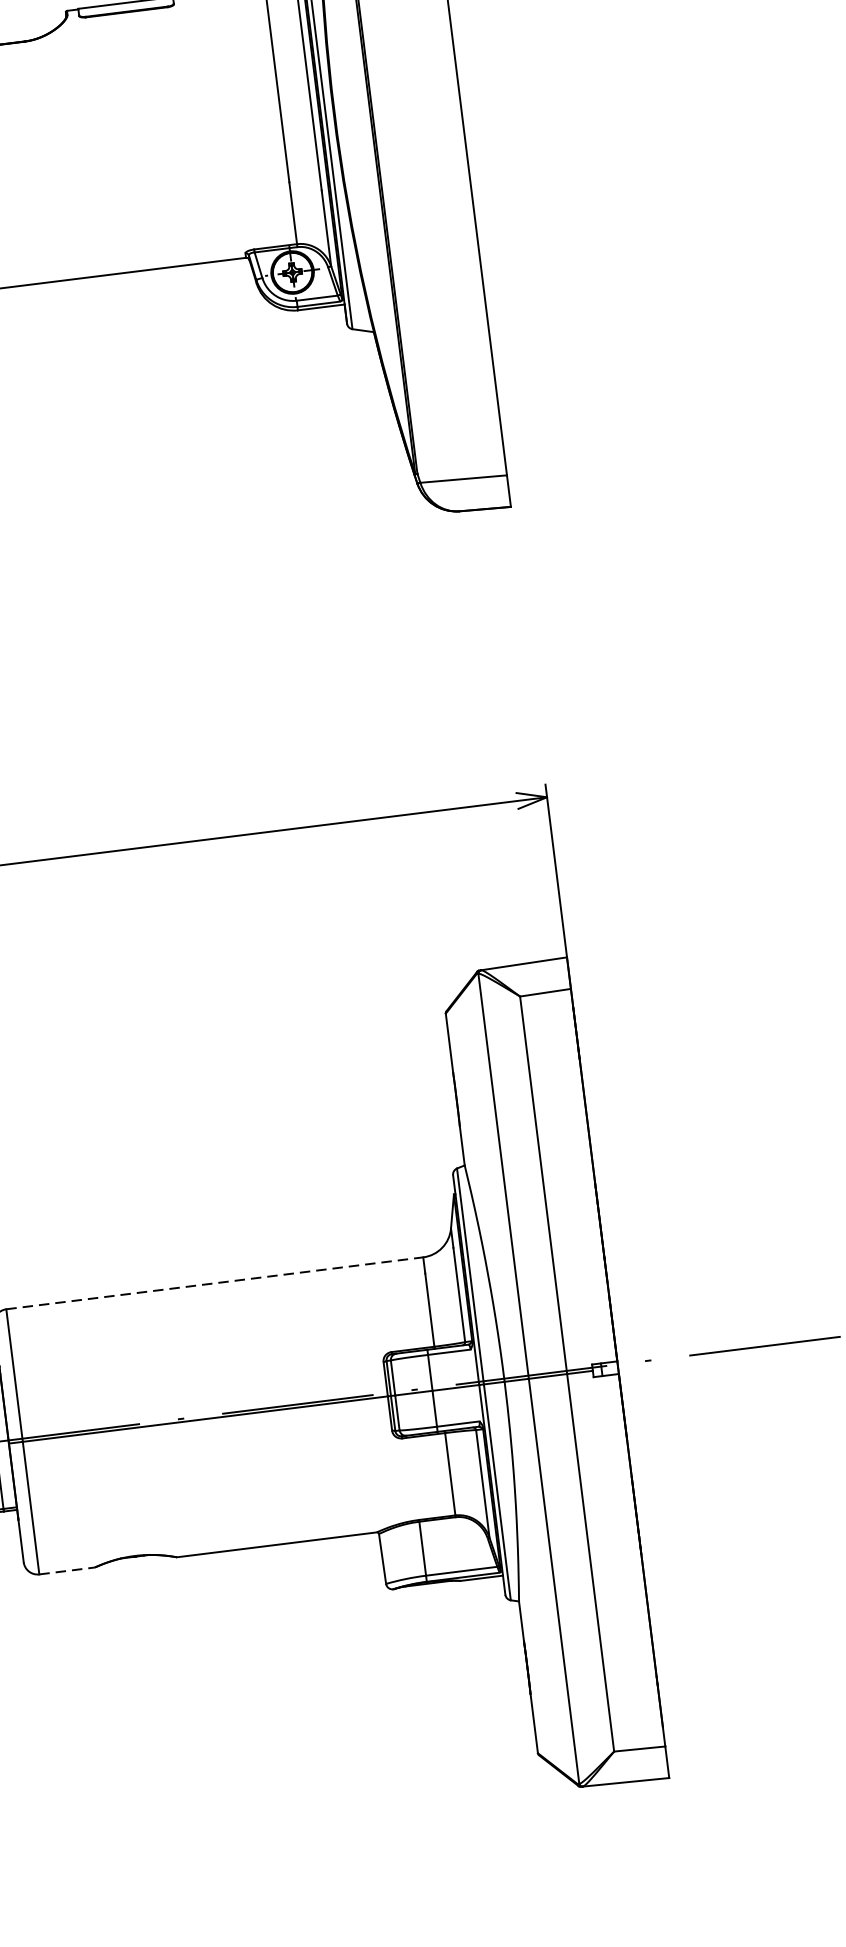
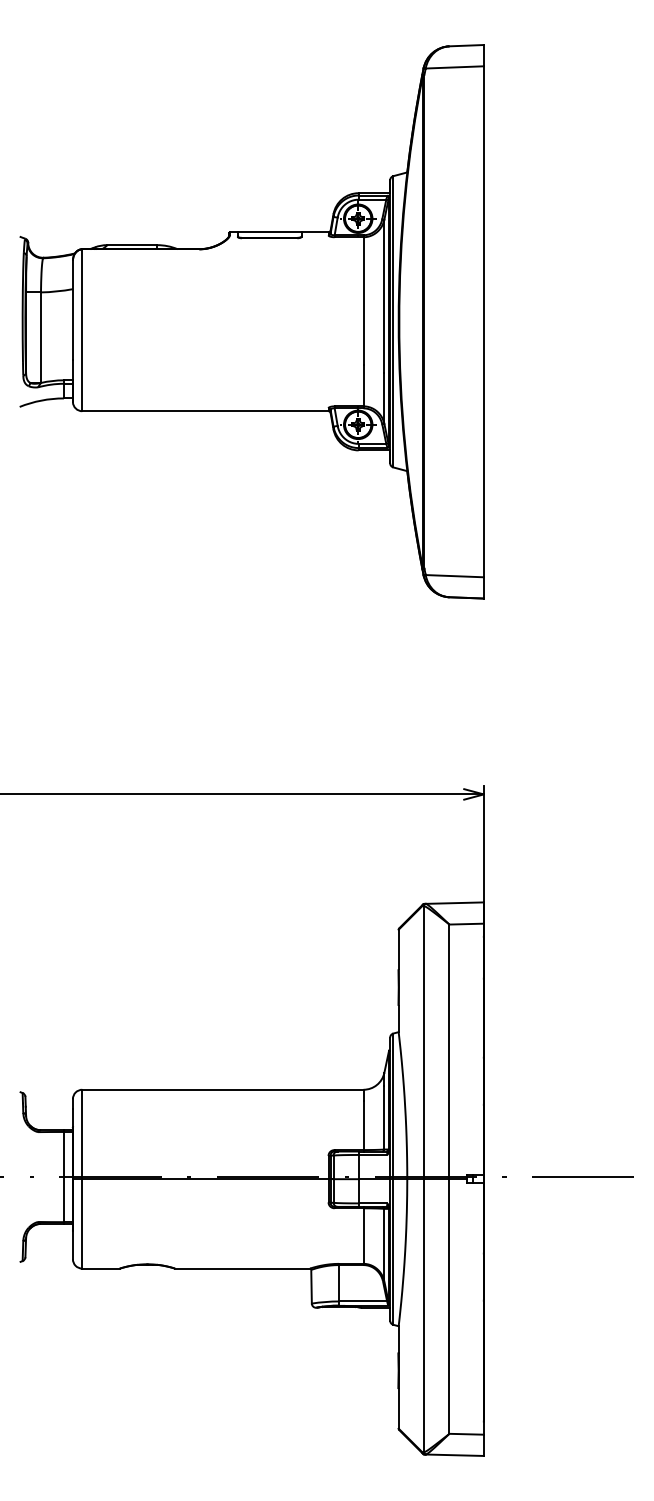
line: (214, 1282) -> (222, 1089), dashed -> solid
line: (67, 1570) -> (101, 1268), dashed -> solid

